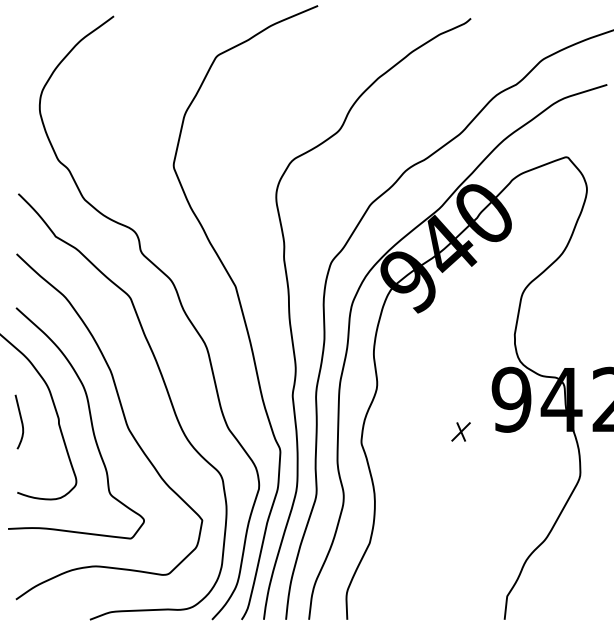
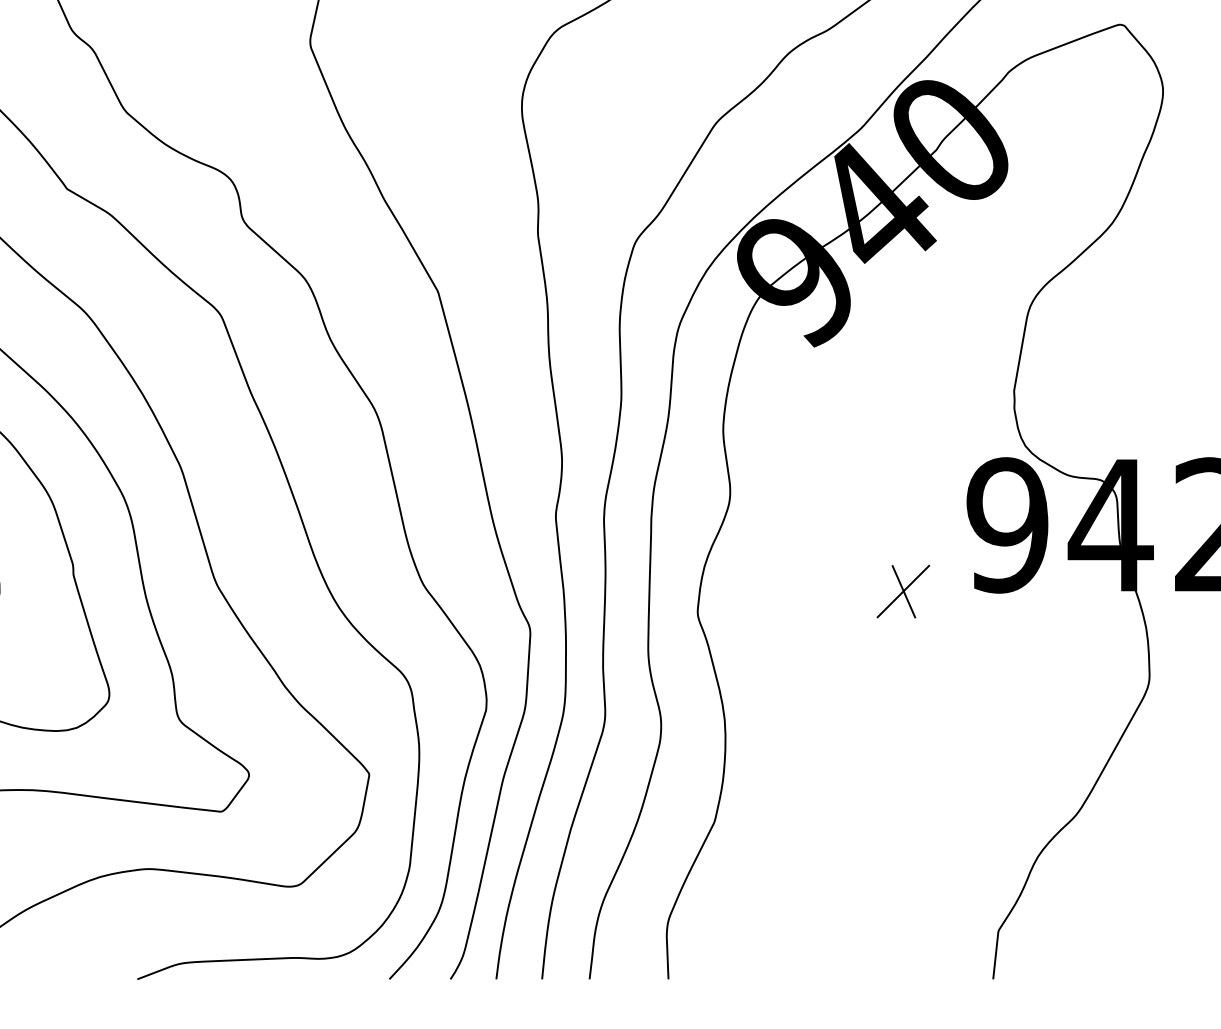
part: (460, 431) -> (902, 590), size x1.43

